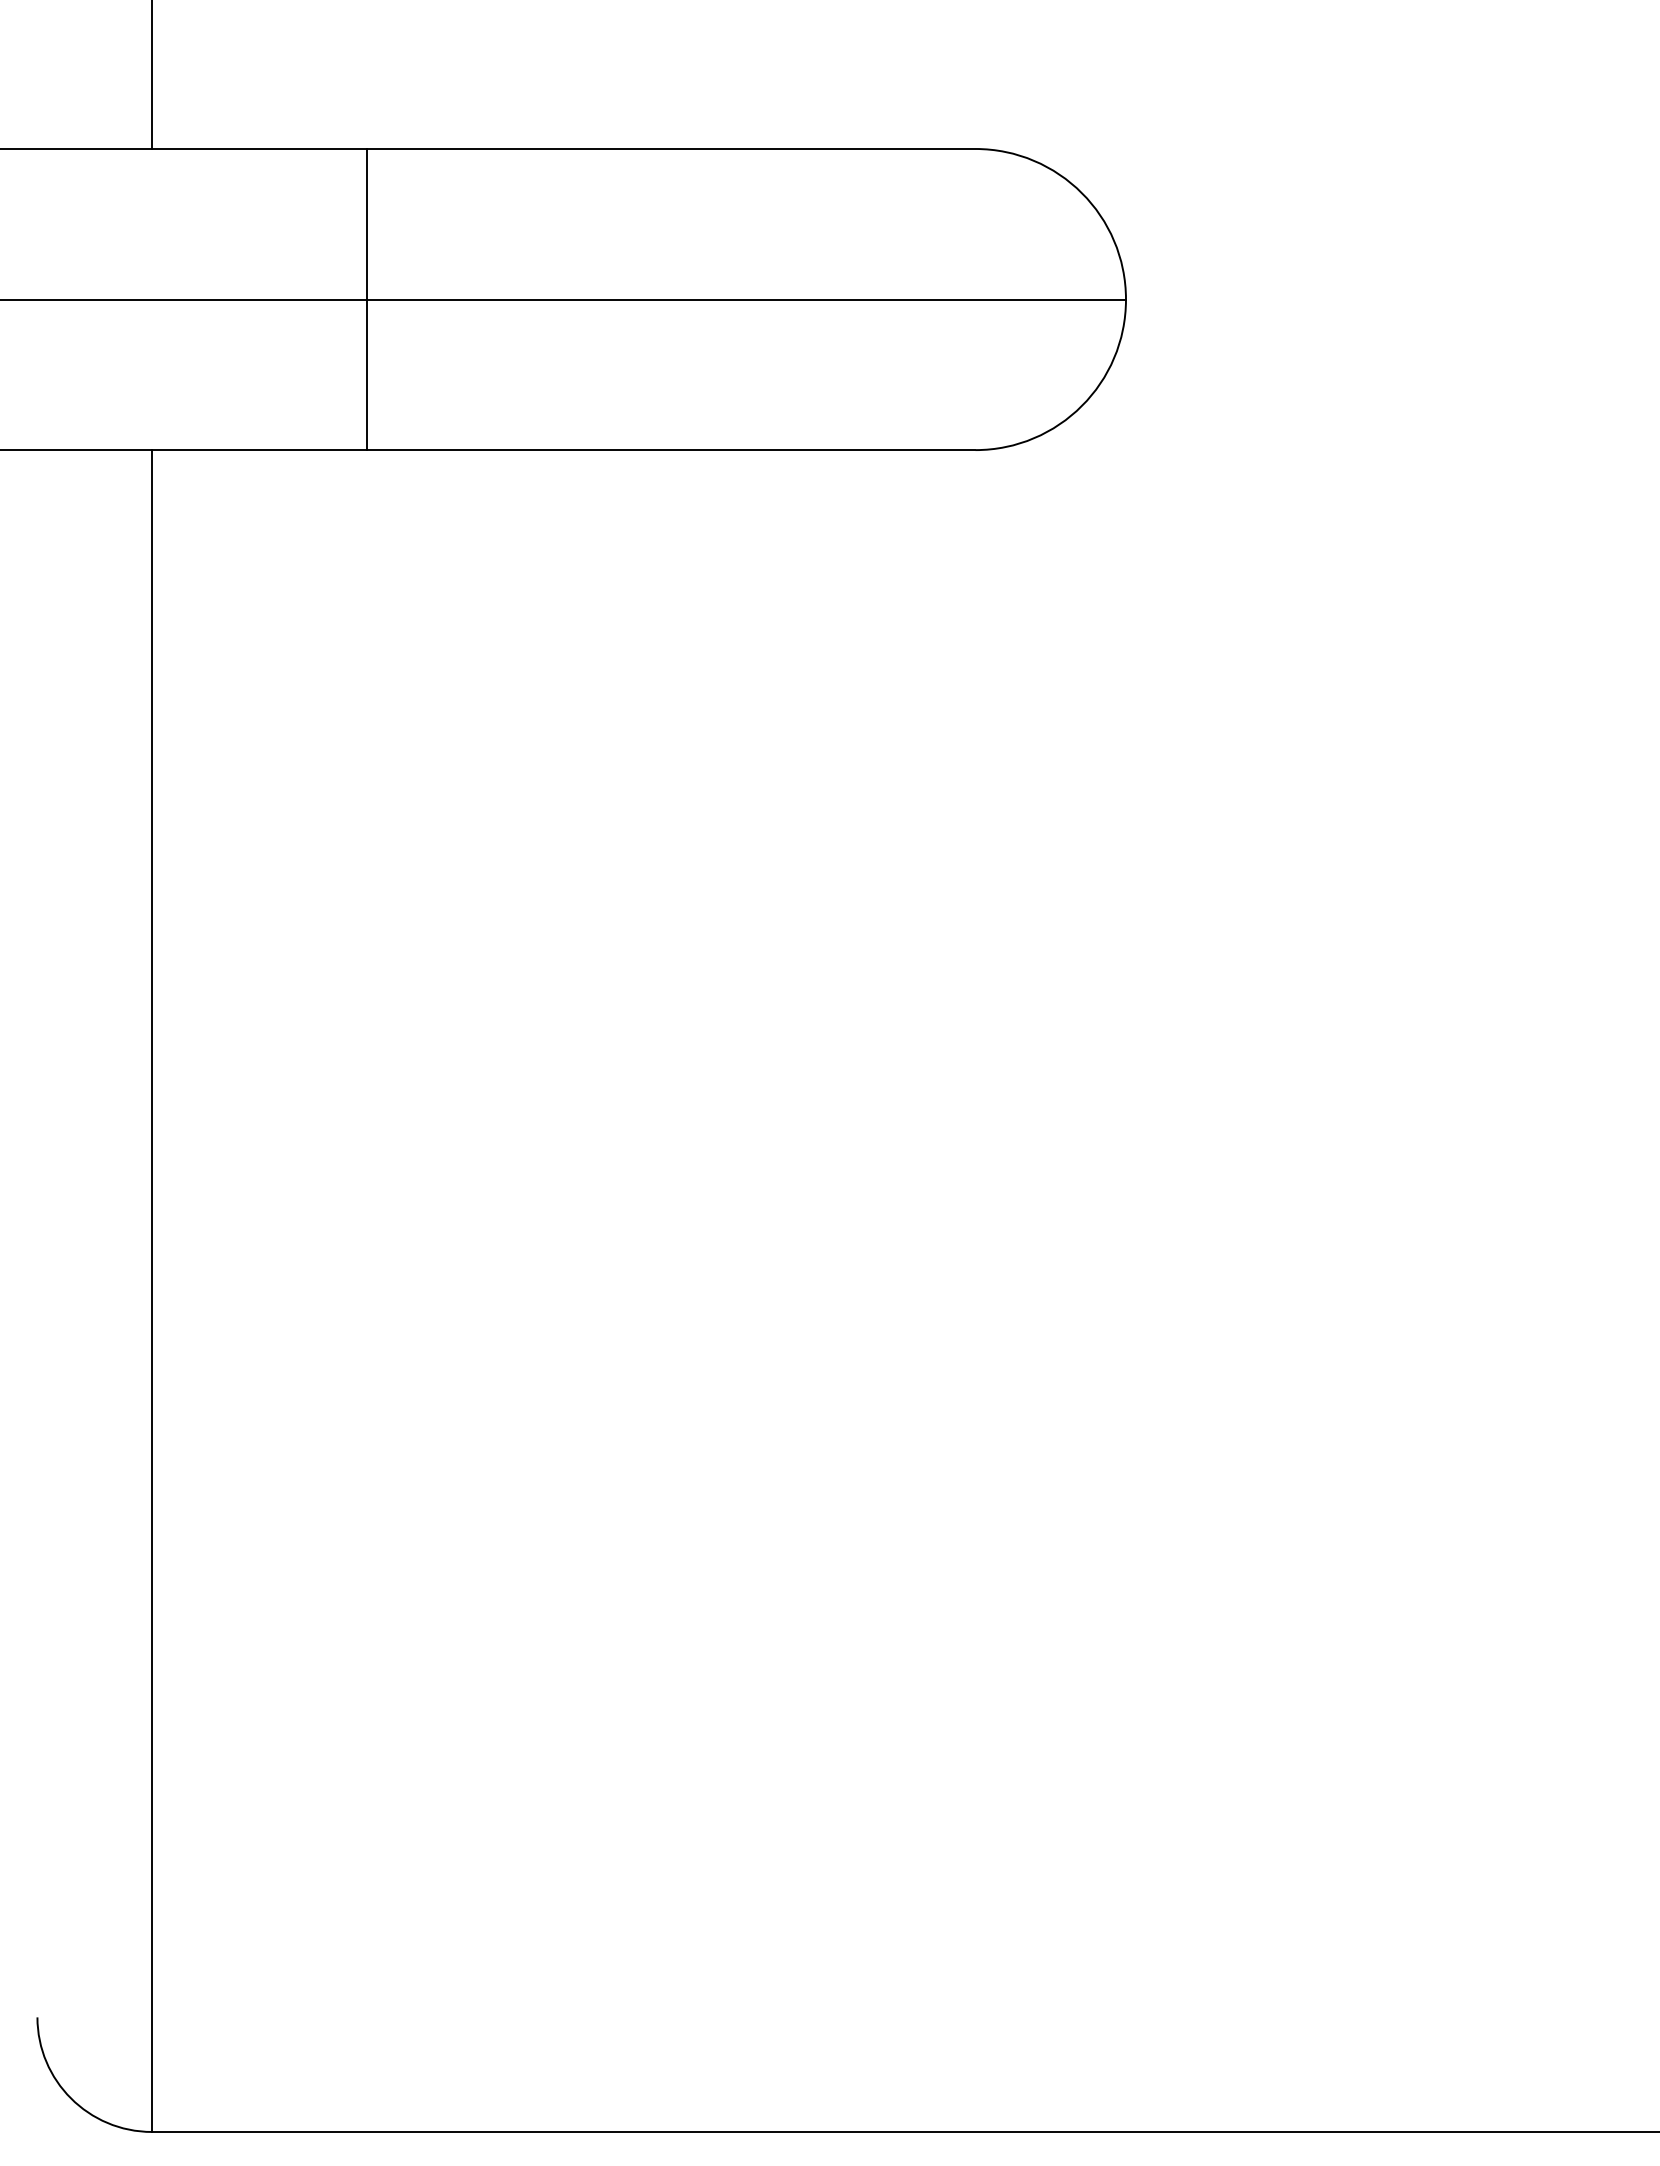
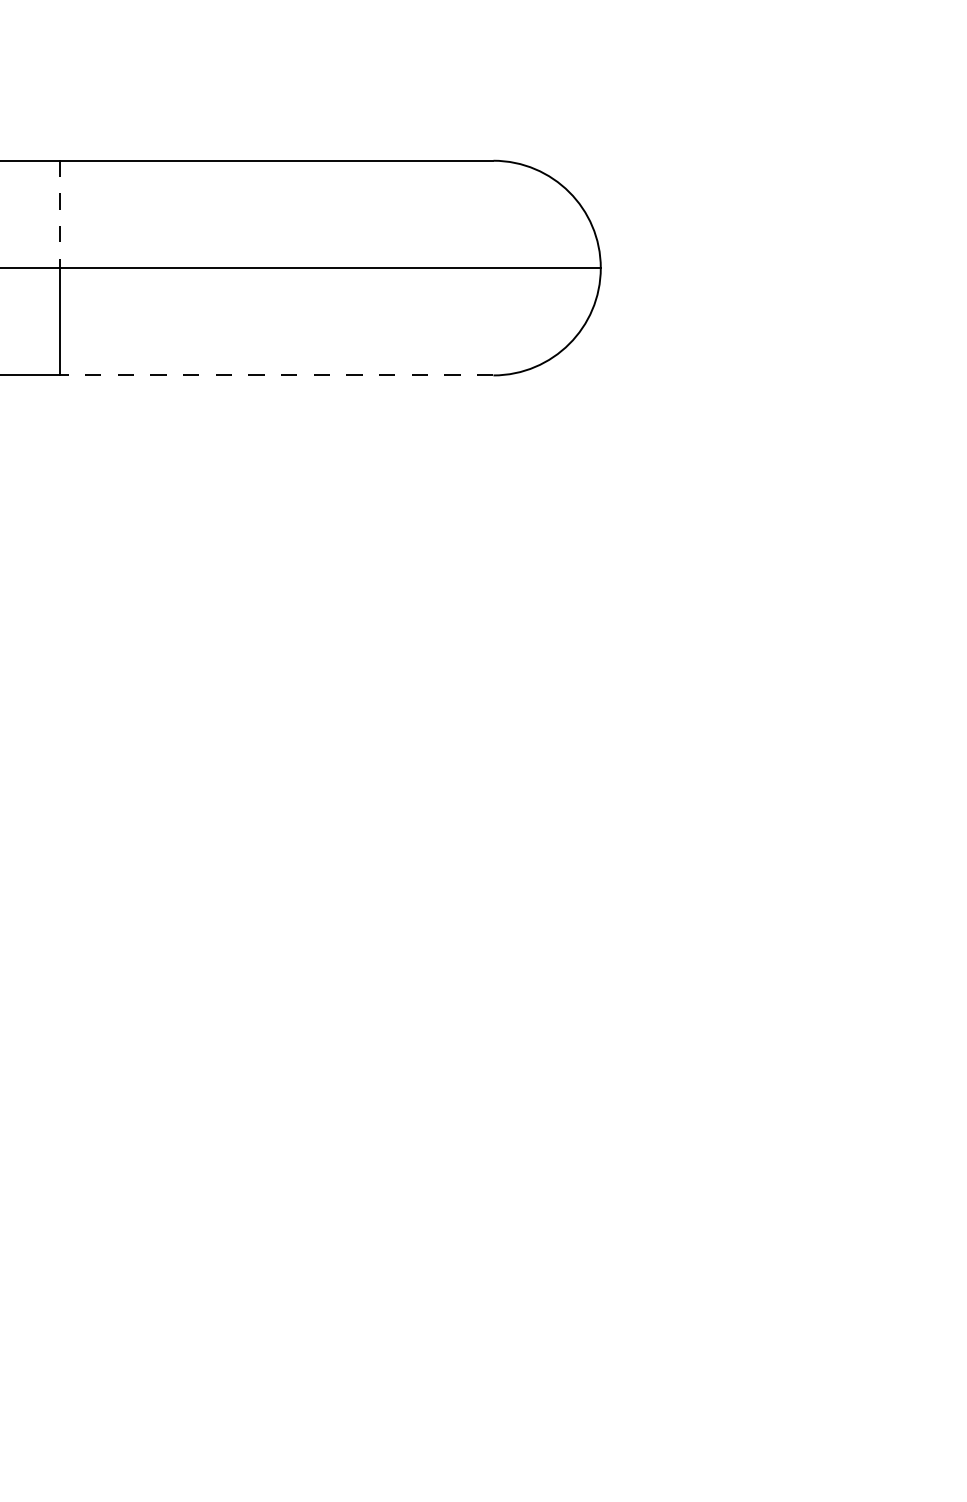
line: (367, 224) -> (60, 214), solid -> dashed
line: (670, 450) -> (276, 375), solid -> dashed

